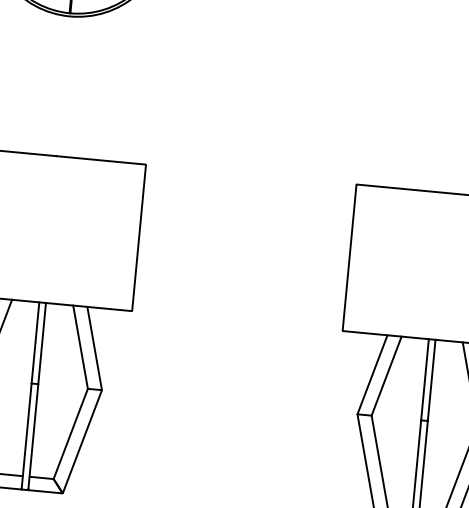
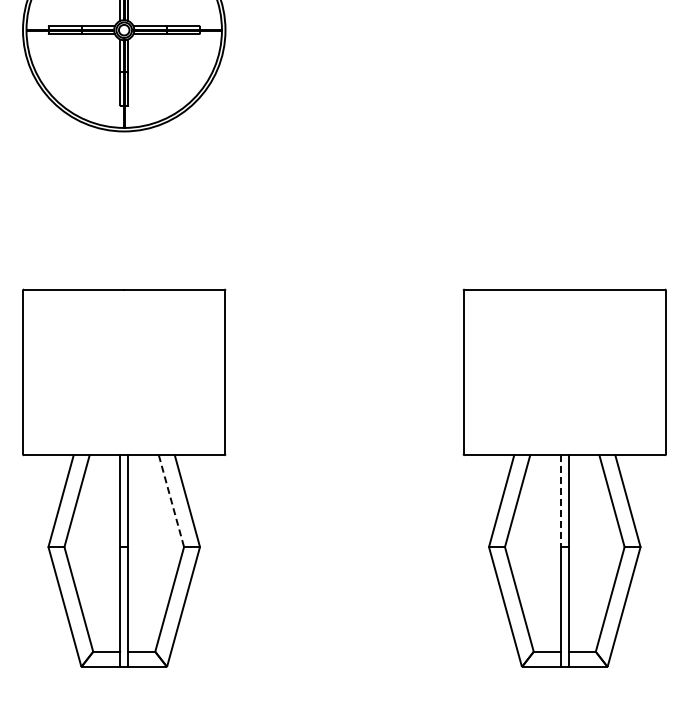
line: (80, 347) -> (171, 501), solid -> dashed
line: (425, 379) -> (561, 500), solid -> dashed

